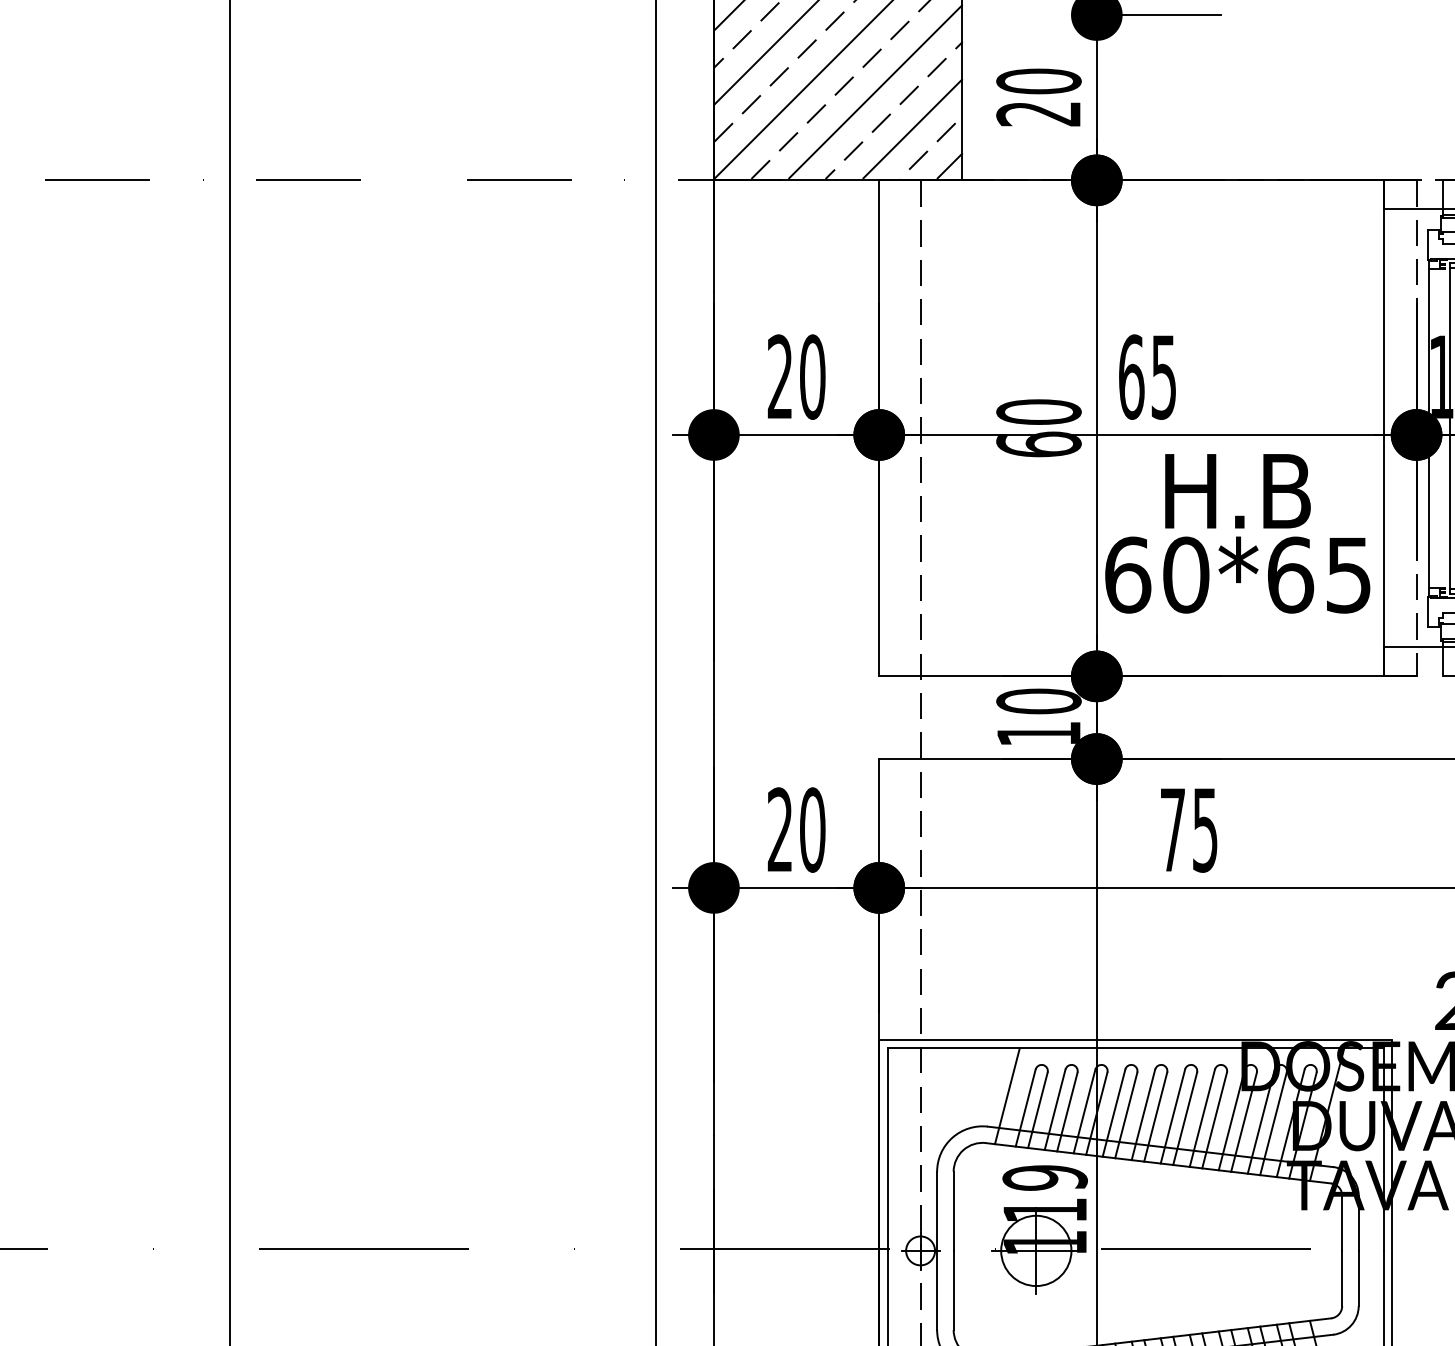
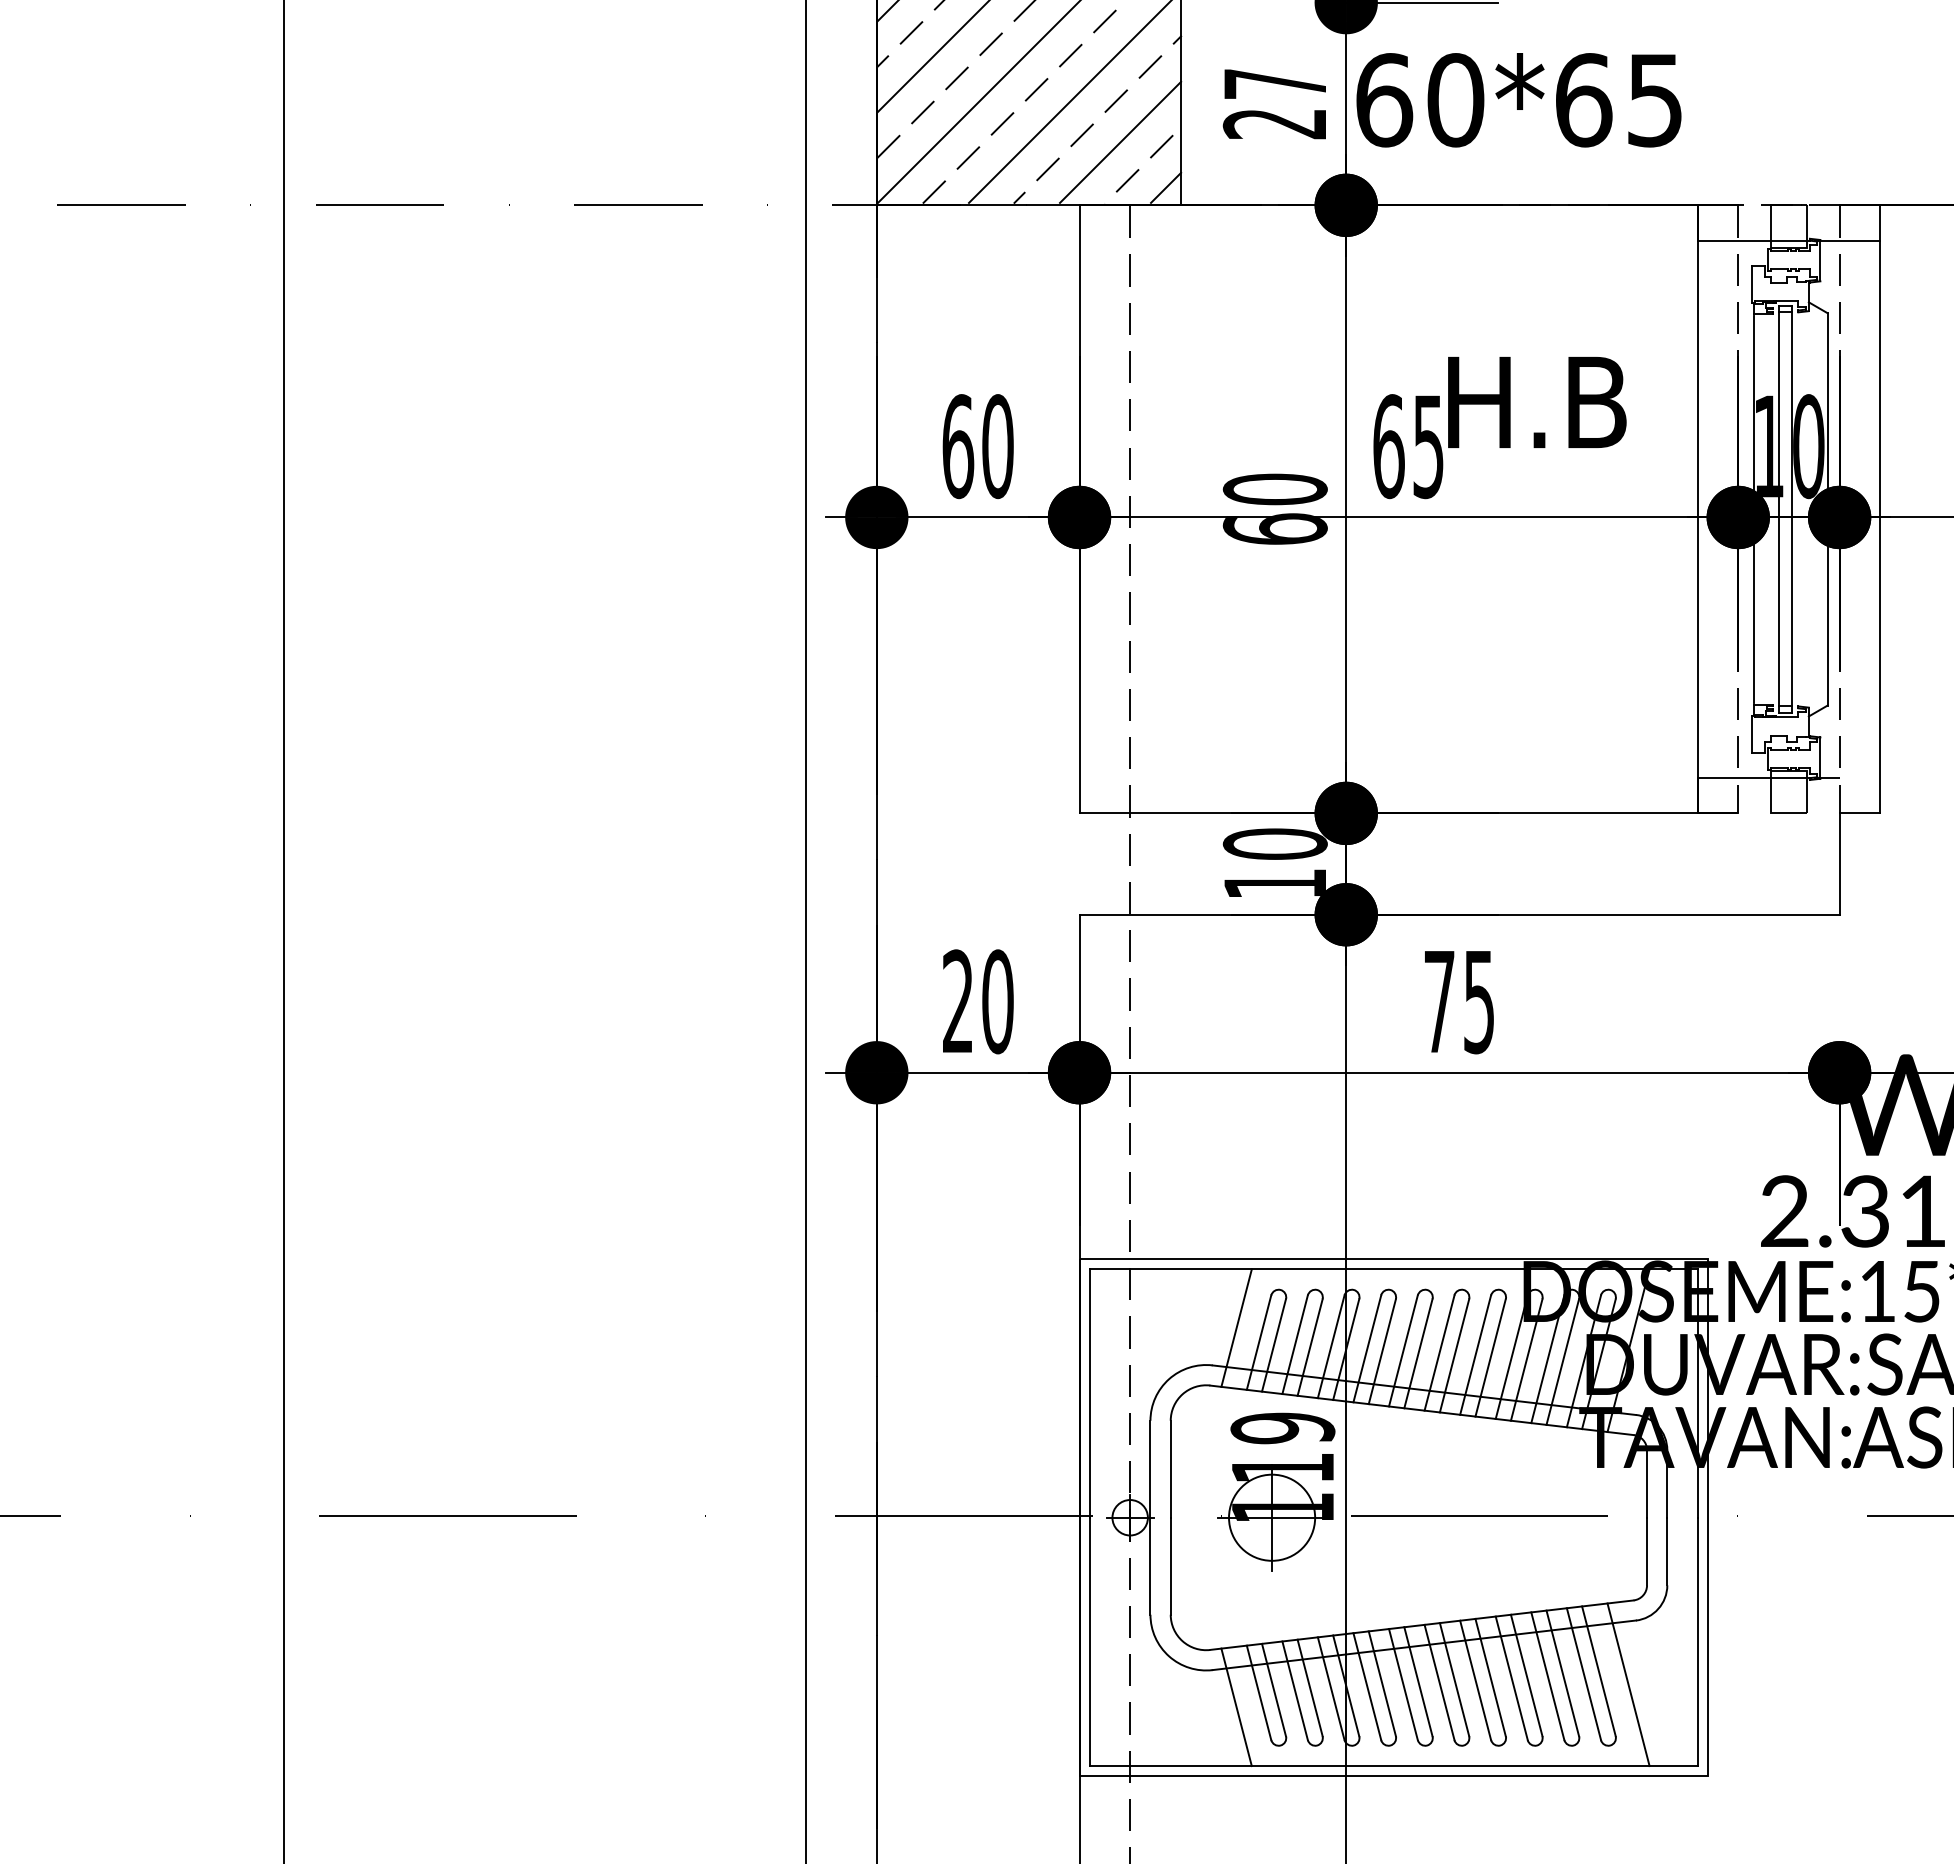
text: (1038, 80) -> (1274, 83), 20 -> 27
text: (780, 377) -> (958, 446), 20 -> 60
text: (1238, 491) -> (1537, 402), moved
text: (1237, 575) -> (1518, 100), moved

